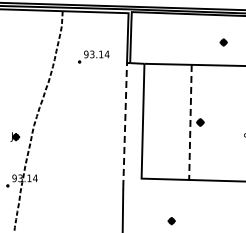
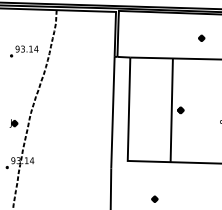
part: (93, 56) -> (24, 50), moved
line: (190, 122) -> (171, 110), dashed -> solid
line: (125, 124) -> (113, 112), dashed -> solid

